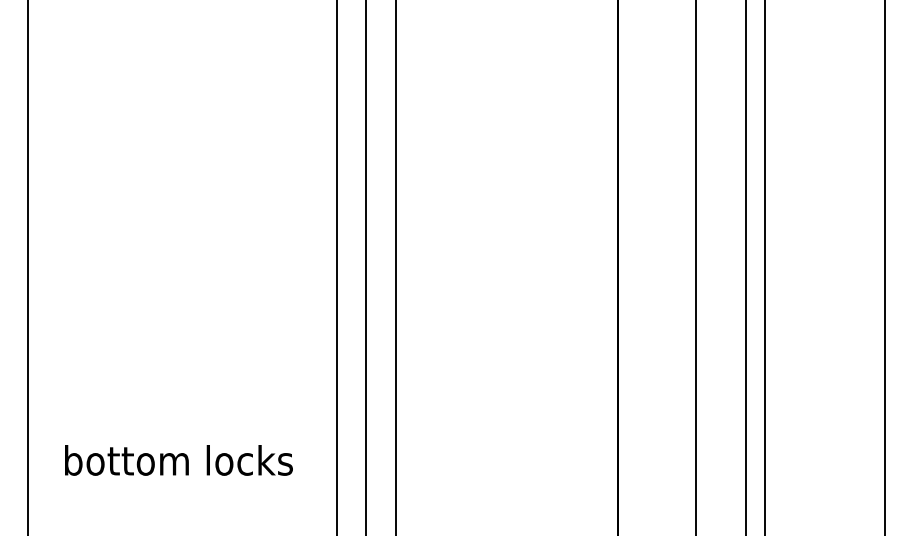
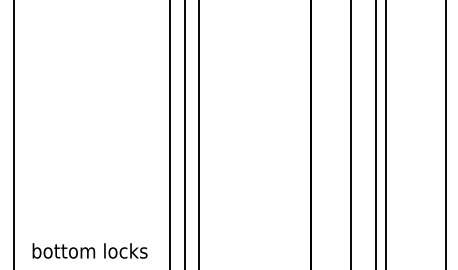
text: (177, 459) -> (89, 250), moved

